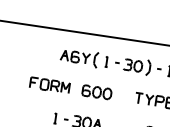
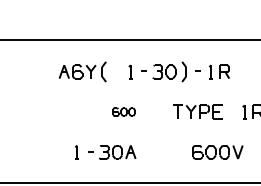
part: (79, 57) -> (82, 71), moved
part: (49, 84) -> (63, 111), removed
part: (96, 91) -> (123, 111), size x0.6

